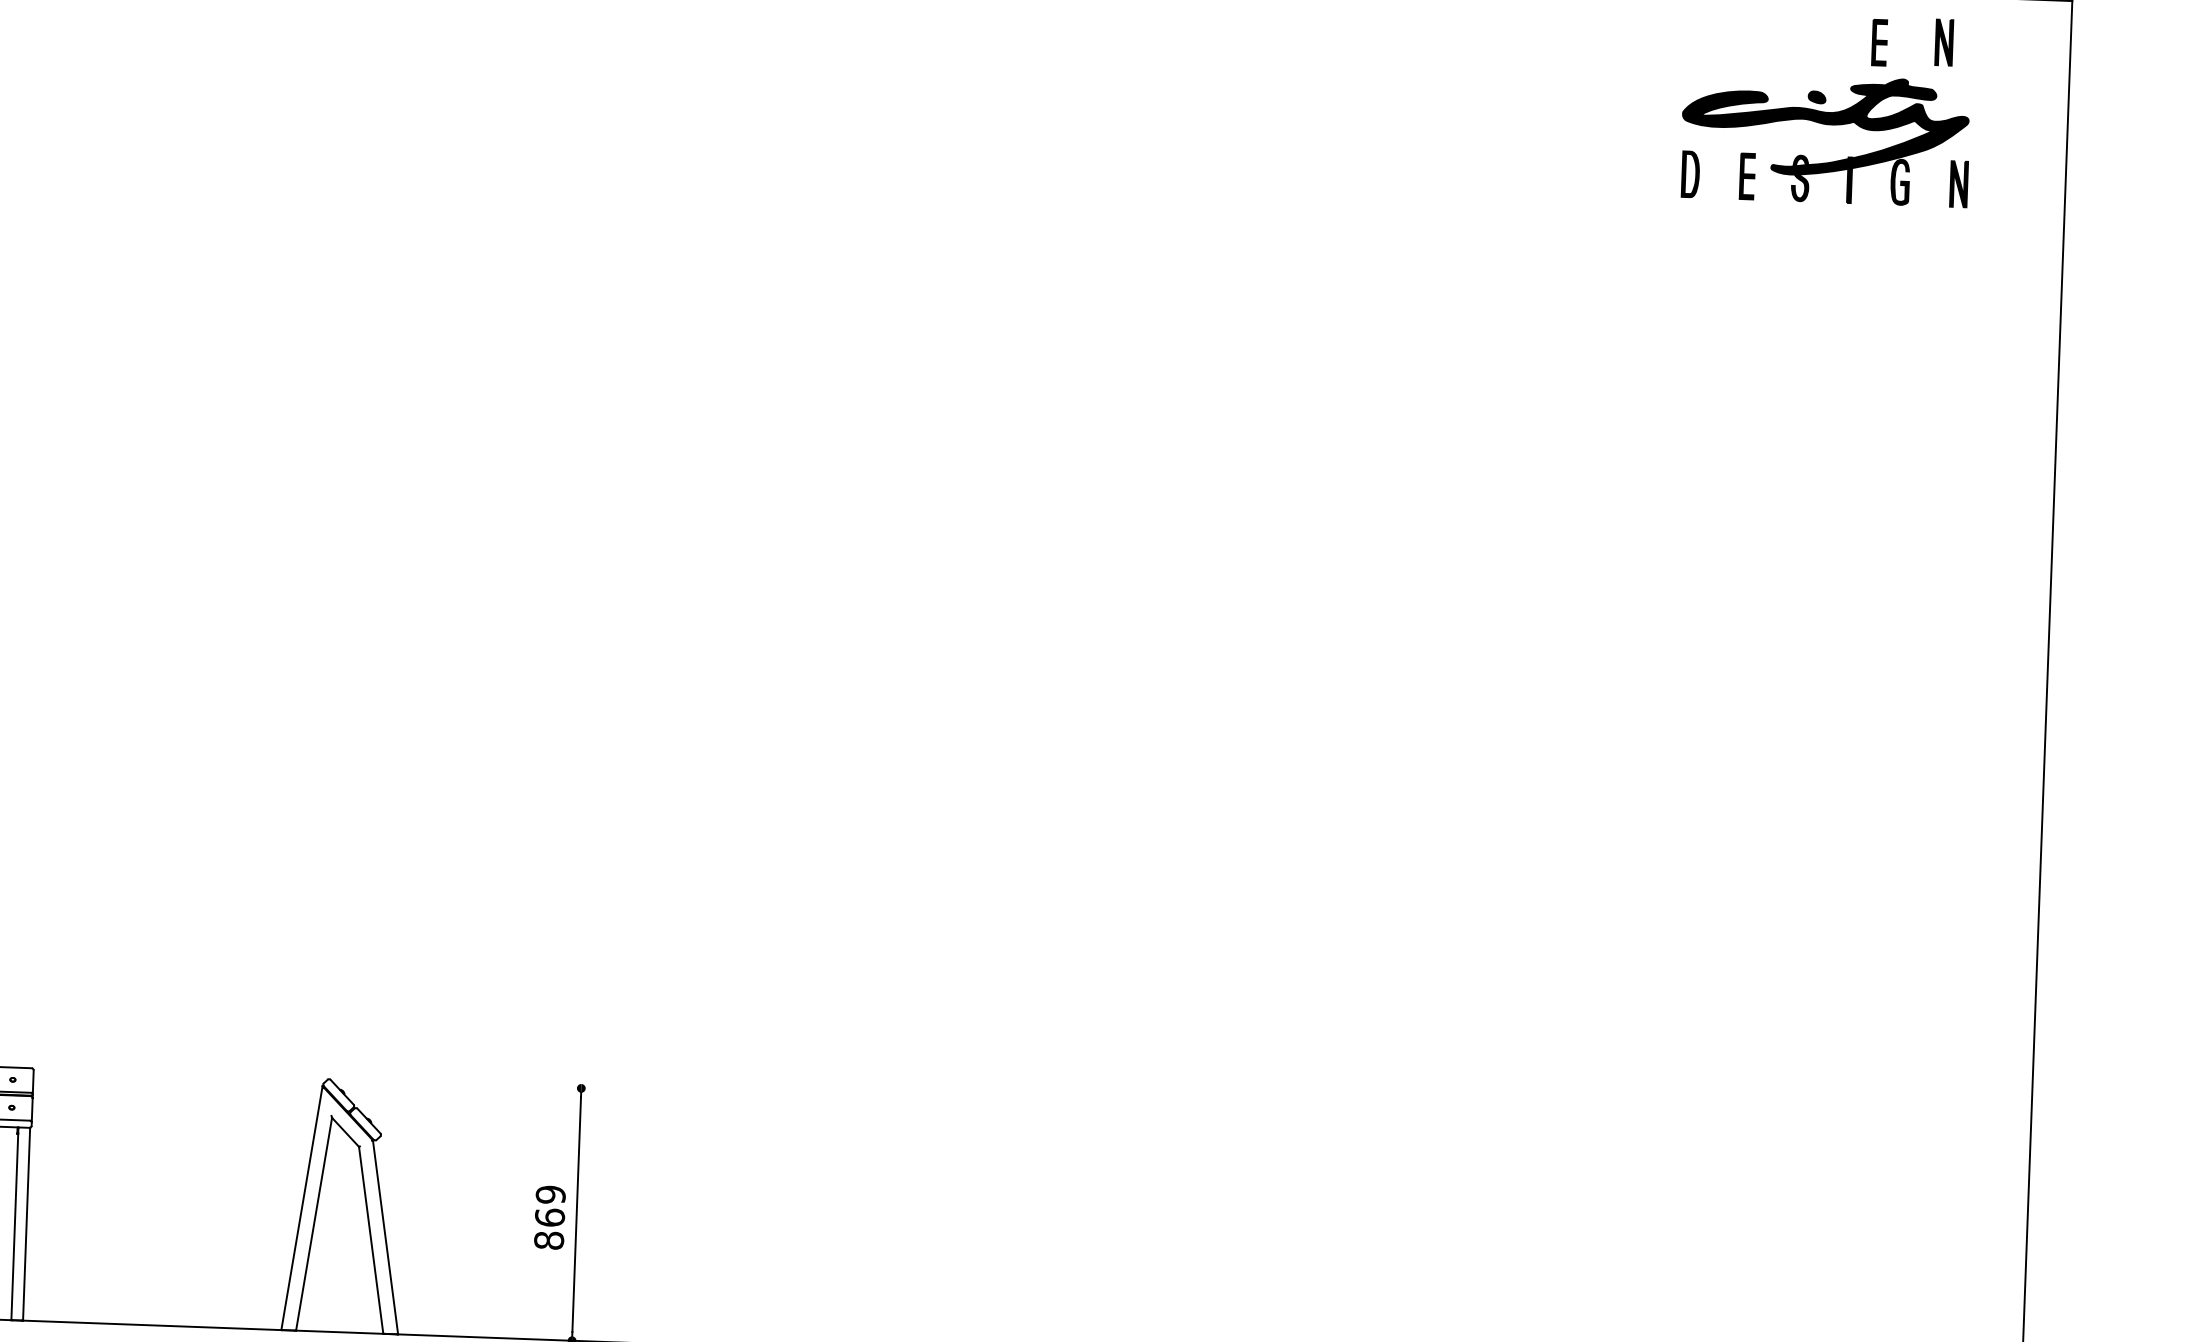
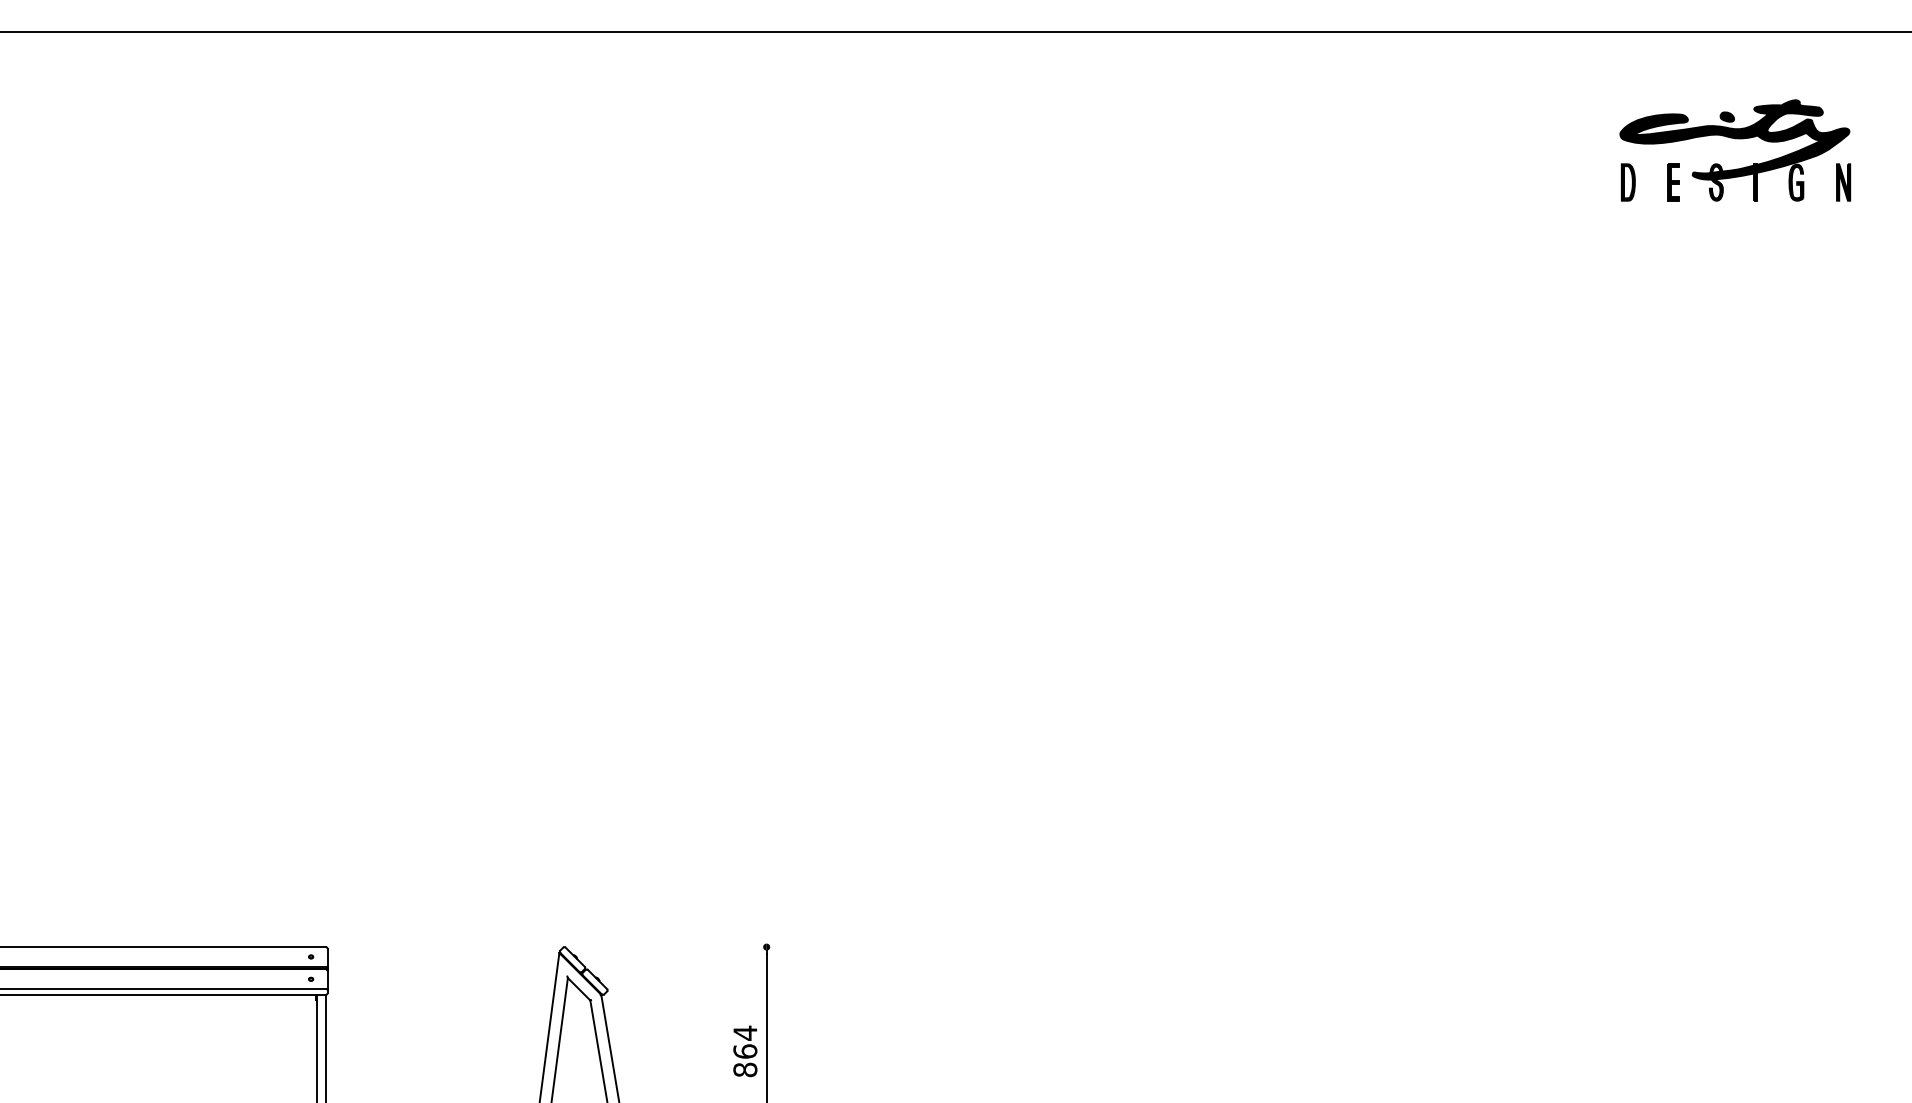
part: (1879, 42) -> (1775, 71), removed
part: (1944, 42) -> (1827, 69), removed
text: (551, 1193) -> (745, 1032), 869 -> 864

